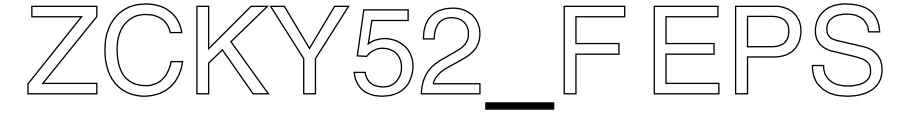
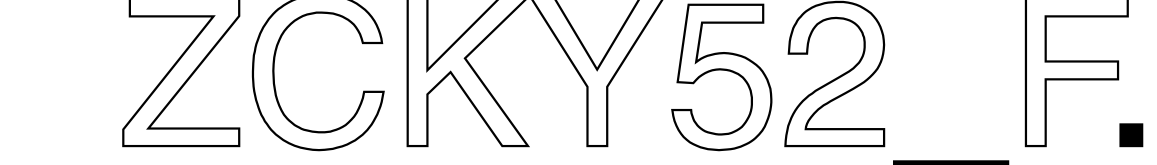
part: (626, 87) -> (1130, 135), added

